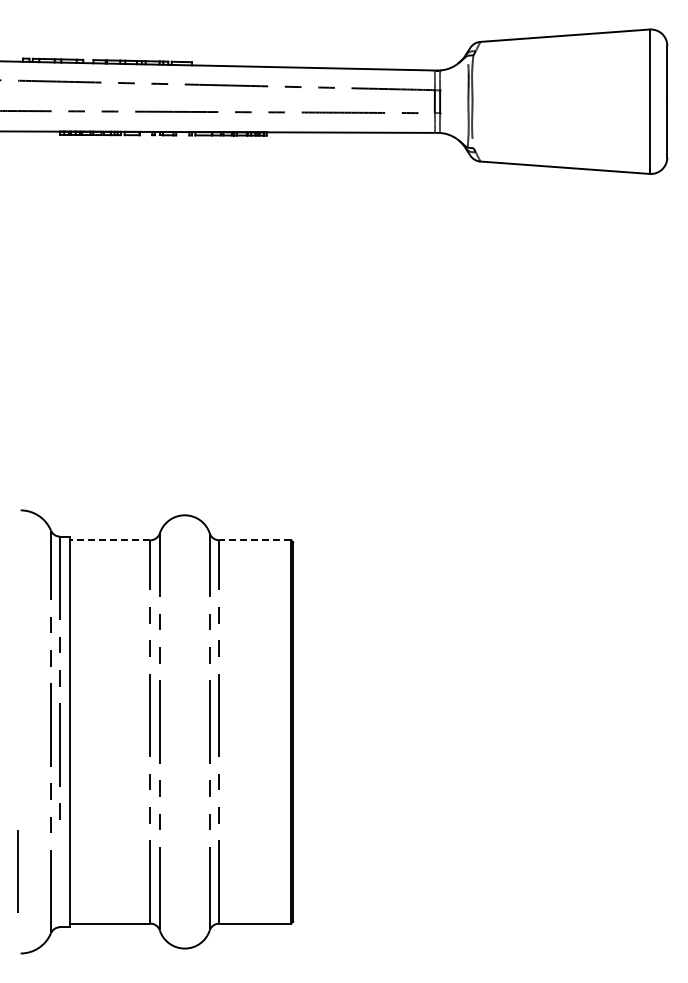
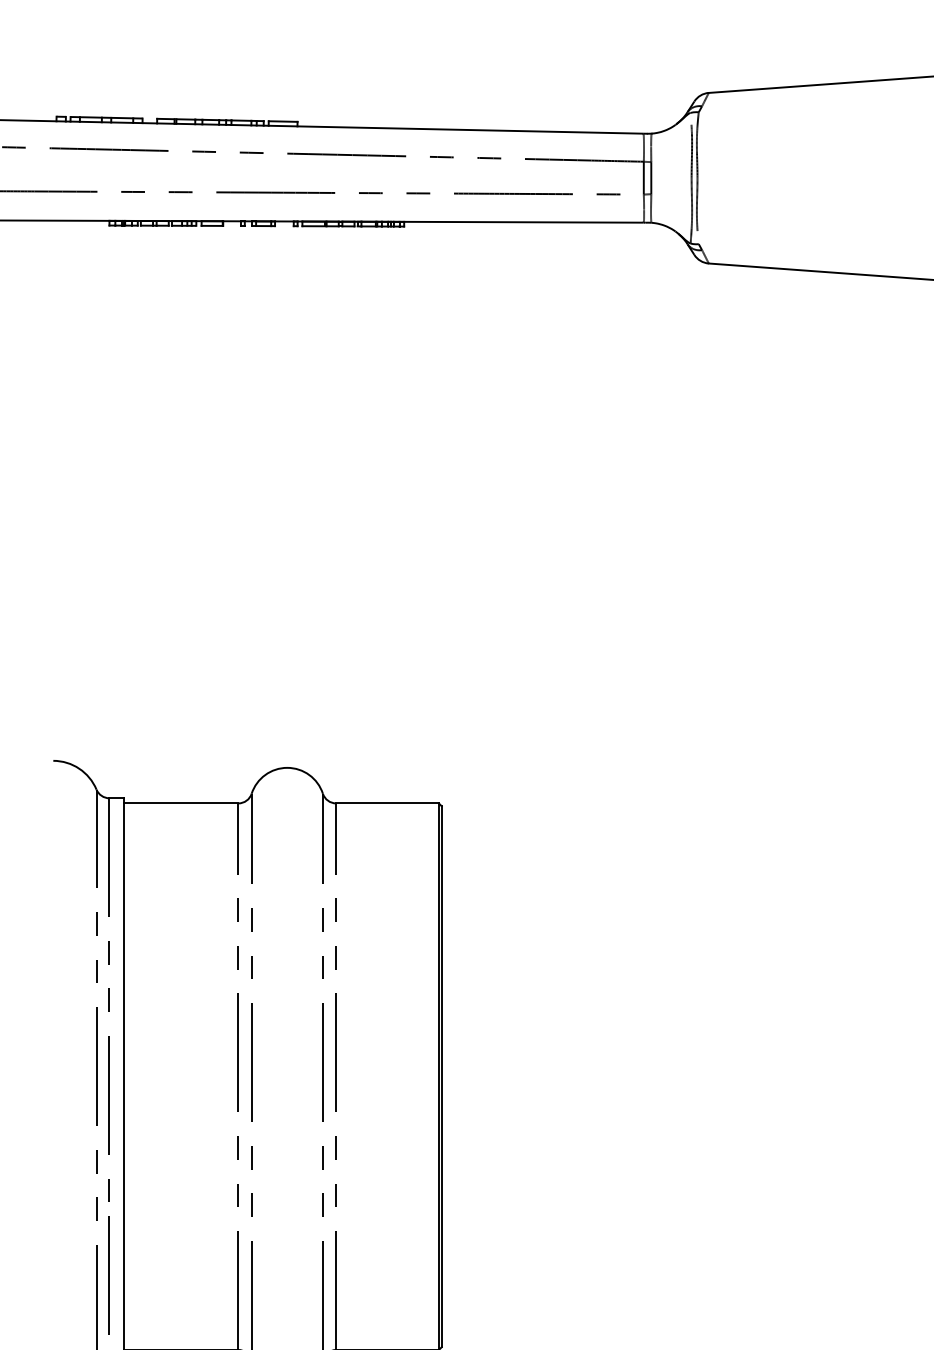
line: (109, 540) -> (179, 803), dashed -> solid
line: (254, 540) -> (386, 803), dashed -> solid
line: (17, 871) -> (108, 1275), moved

